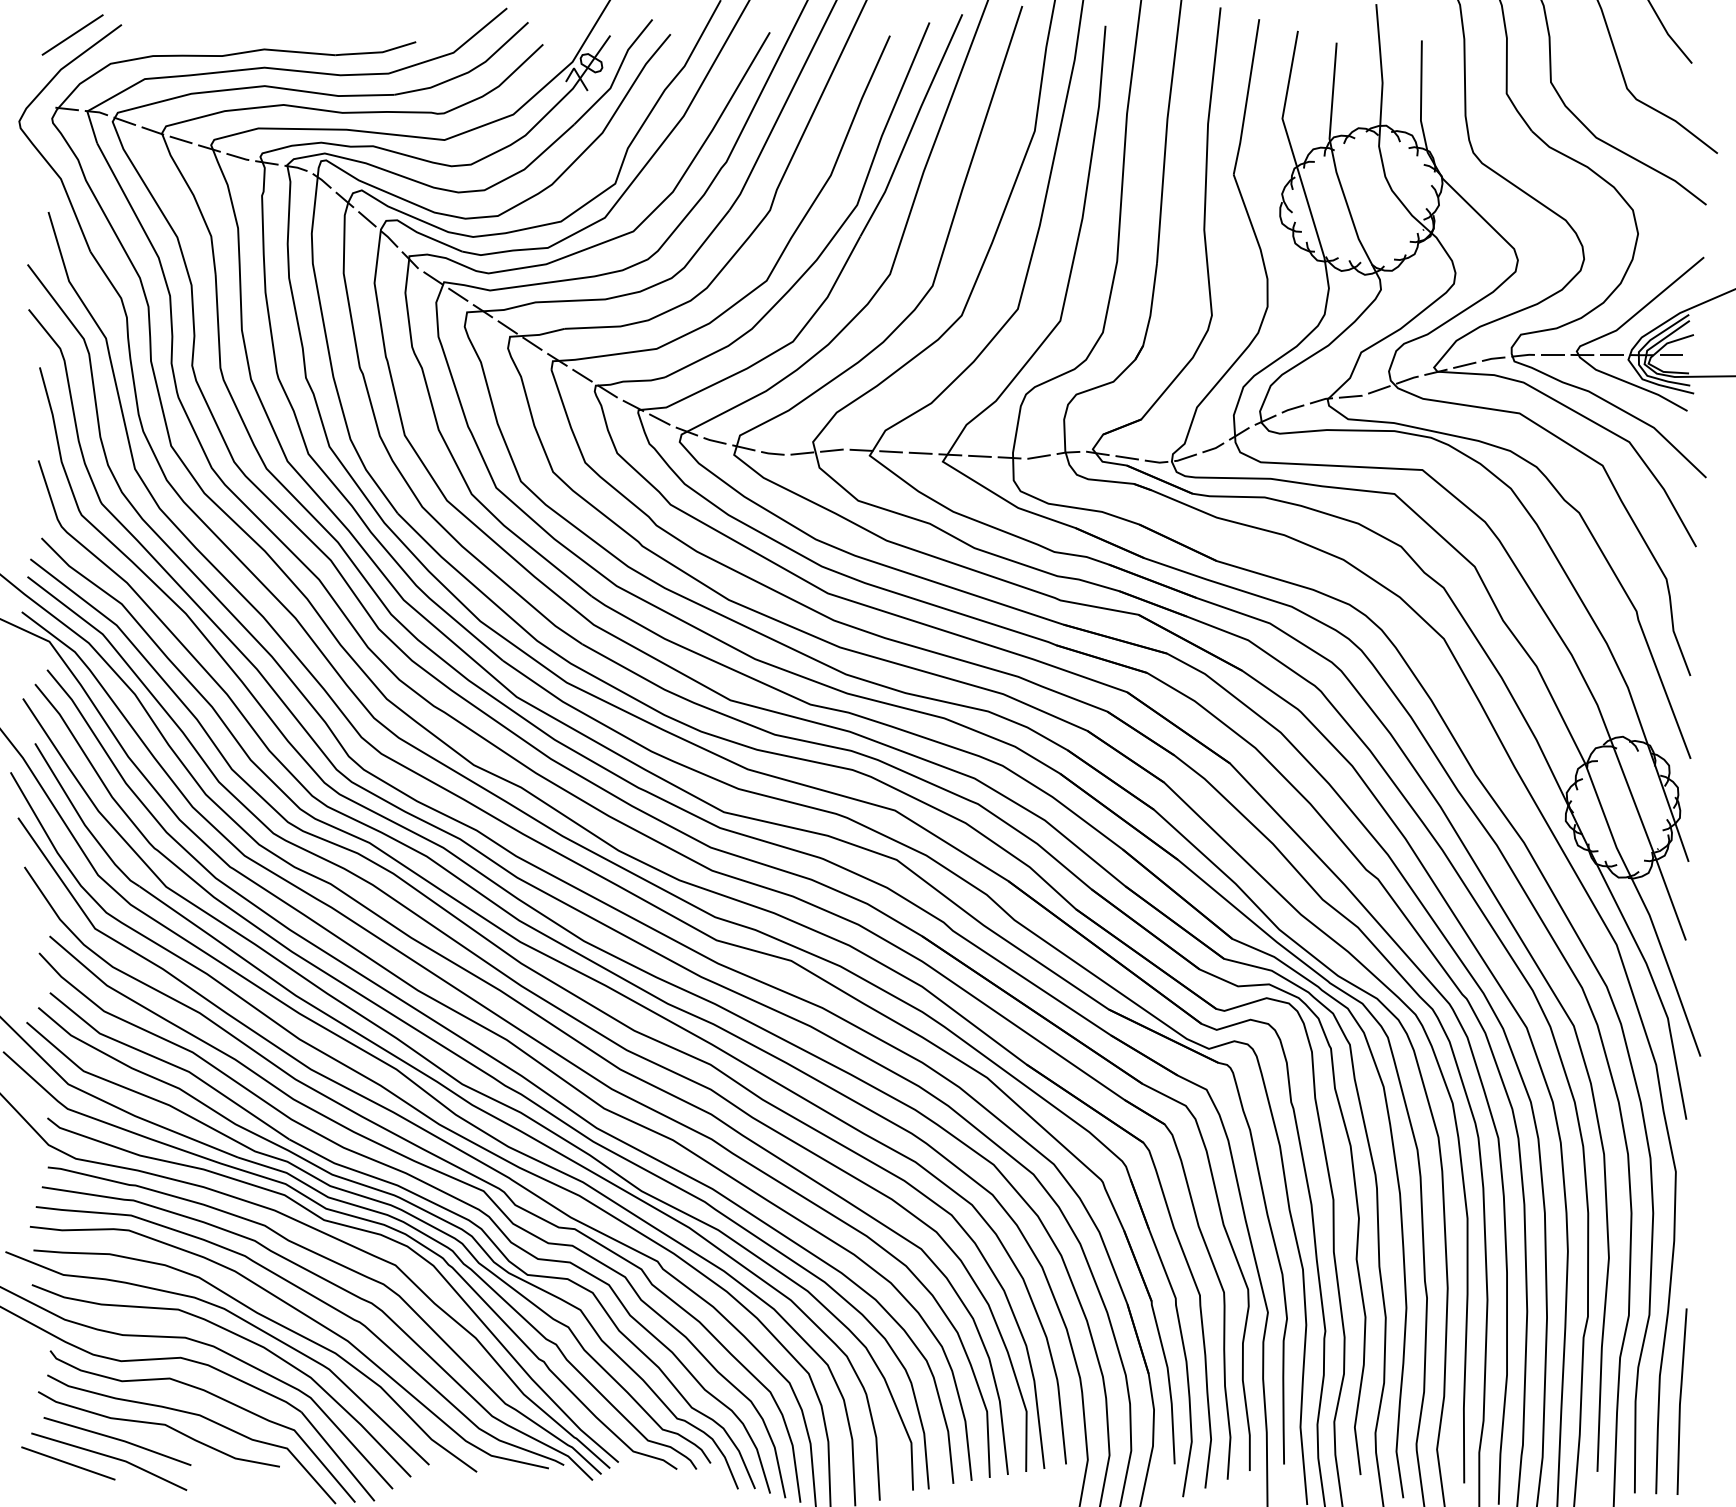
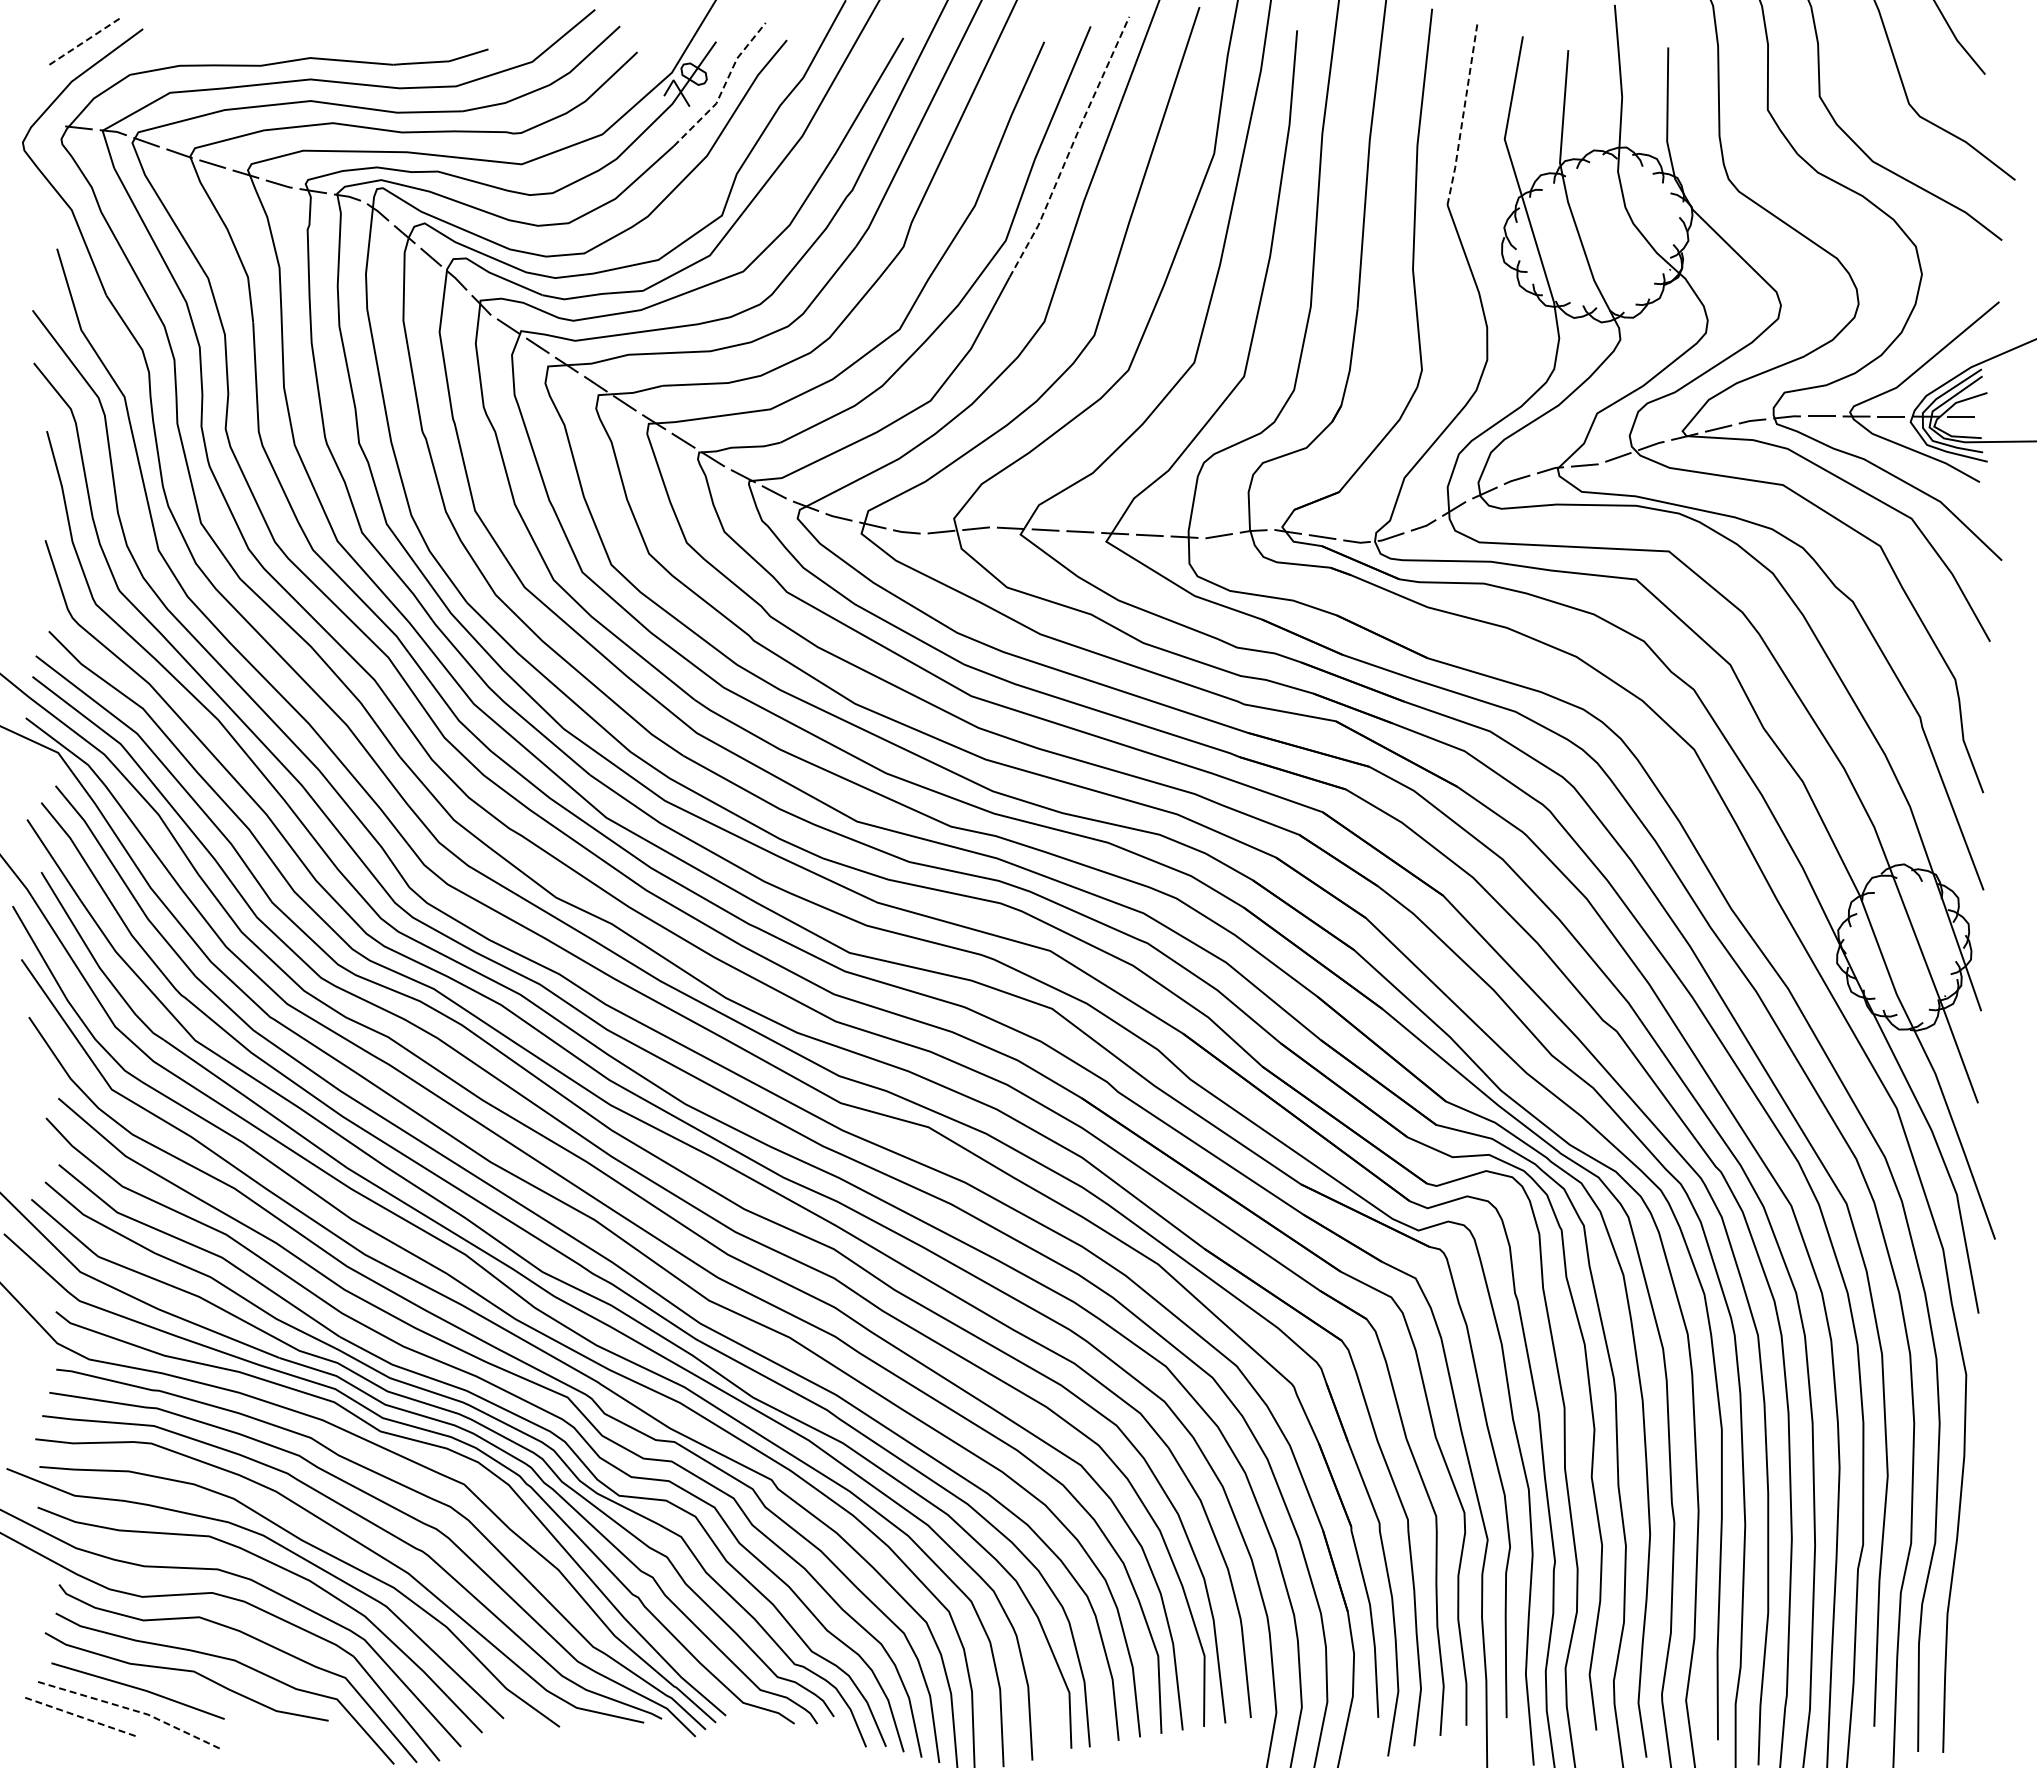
line: (72, 34) -> (85, 40), solid -> dashed
line: (616, 74) -> (723, 87), solid -> dashed
line: (1247, 96) -> (1463, 113), solid -> dashed
line: (913, 125) -> (1071, 147), solid -> dashed
line: (1681, 1401) -> (1972, 1644), removed
line: (111, 1457) -> (130, 1709), solid -> dashed
line: (67, 1463) -> (79, 1716), solid -> dashed

